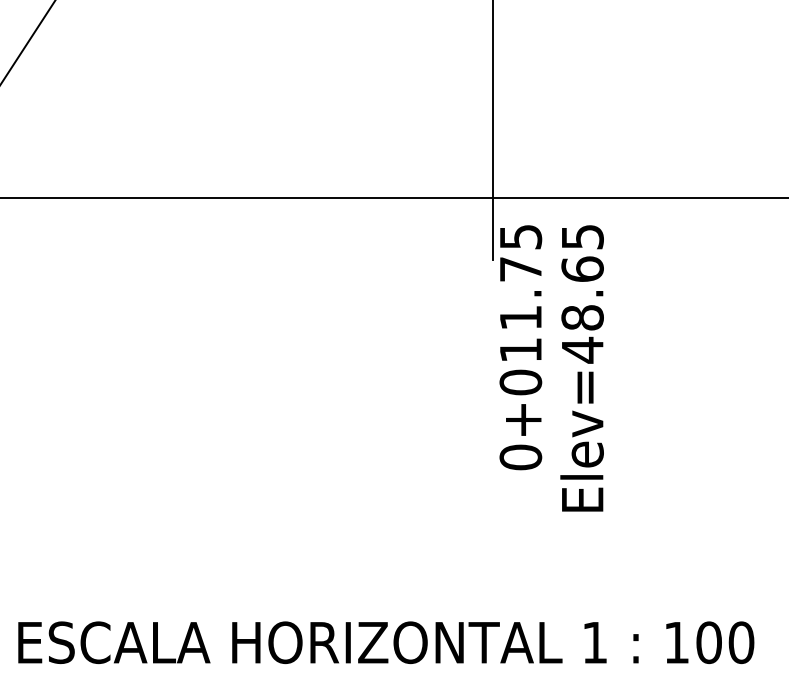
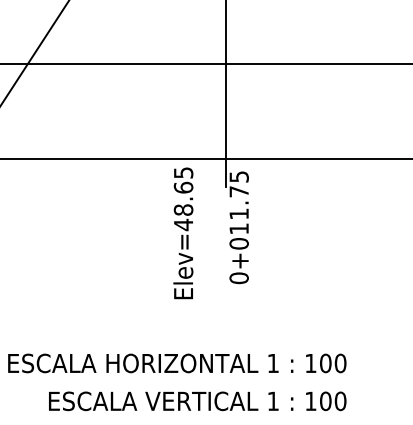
text: (582, 368) -> (183, 233), moved

